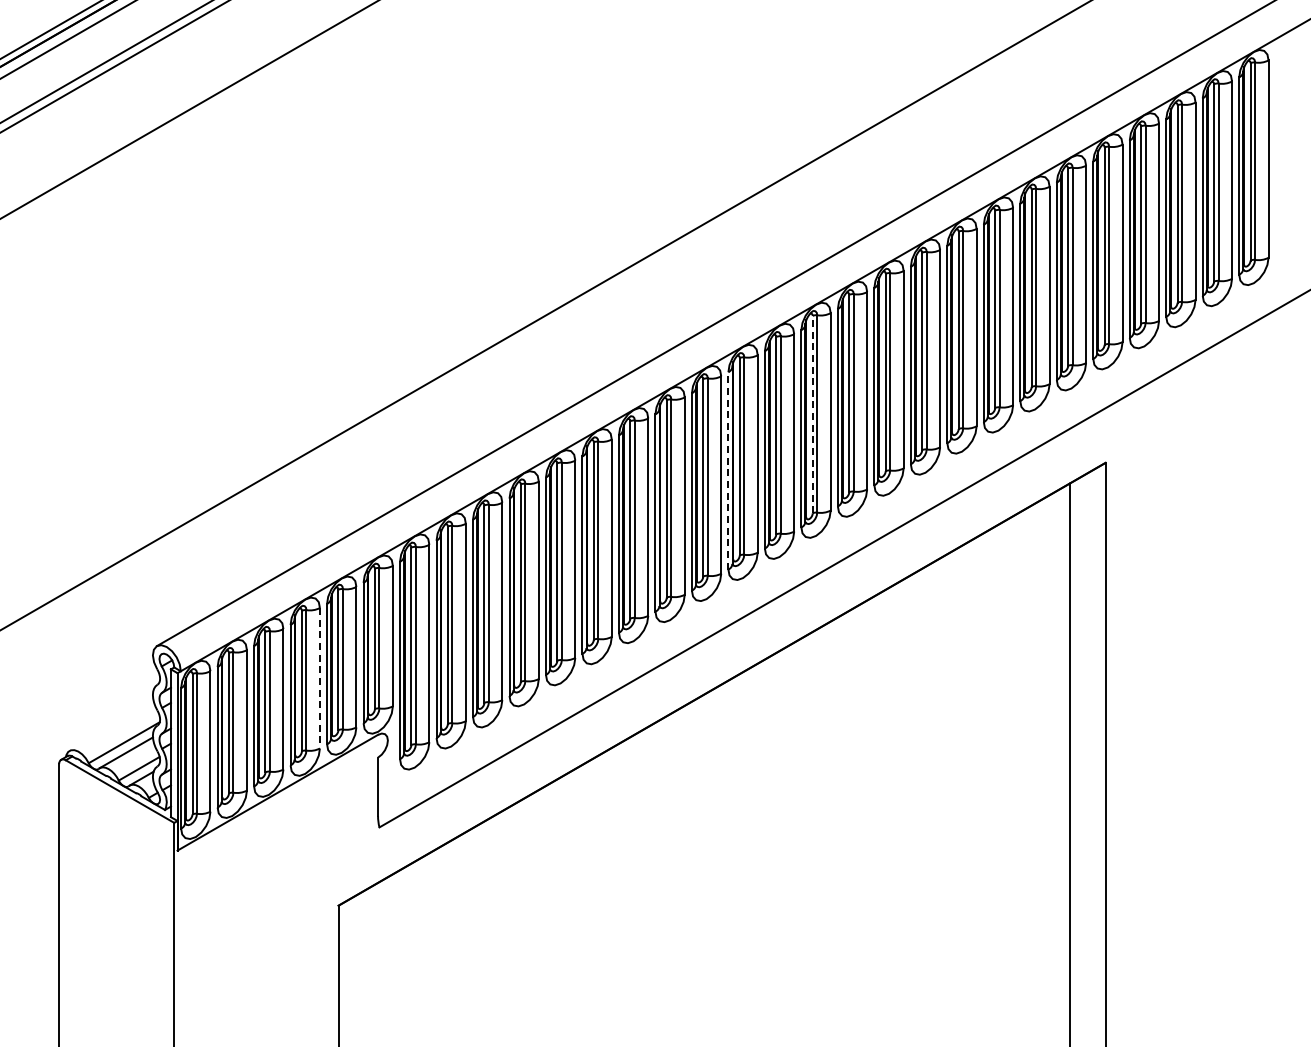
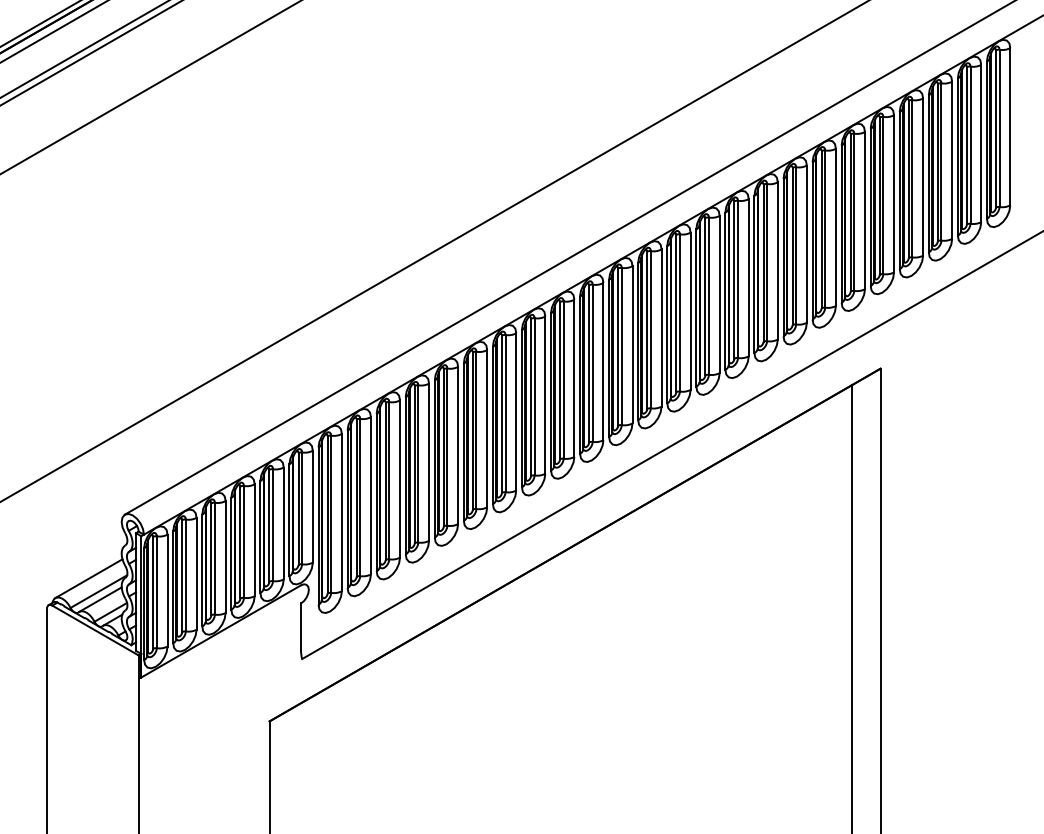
line: (812, 414) -> (647, 330), dashed -> solid
line: (728, 470) -> (580, 374), dashed -> solid
line: (319, 678) -> (254, 540), dashed -> solid
line: (111, 726) -> (88, 578), added

